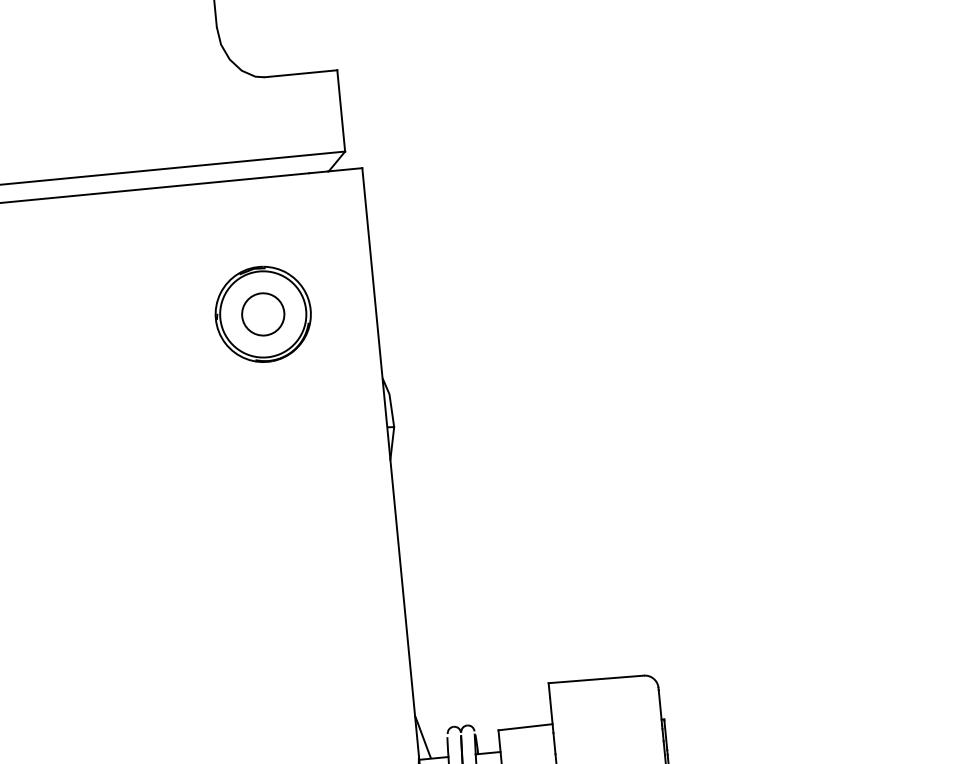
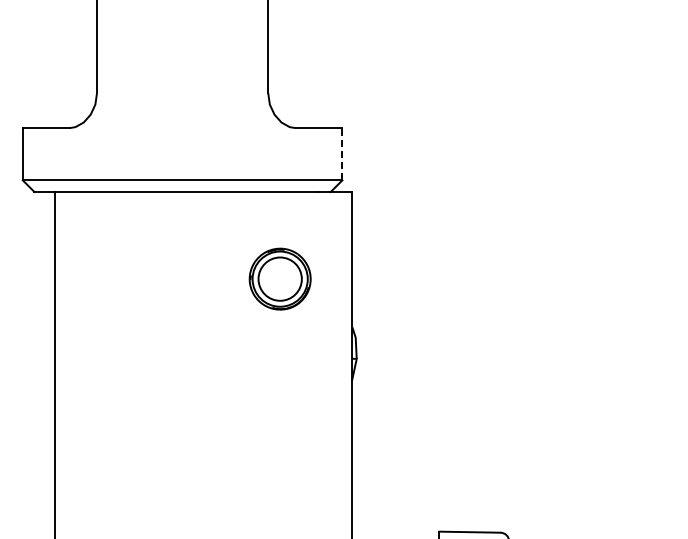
line: (341, 109) -> (342, 153), solid -> dashed
circle: (262, 313) -> (279, 278), size x1.6

